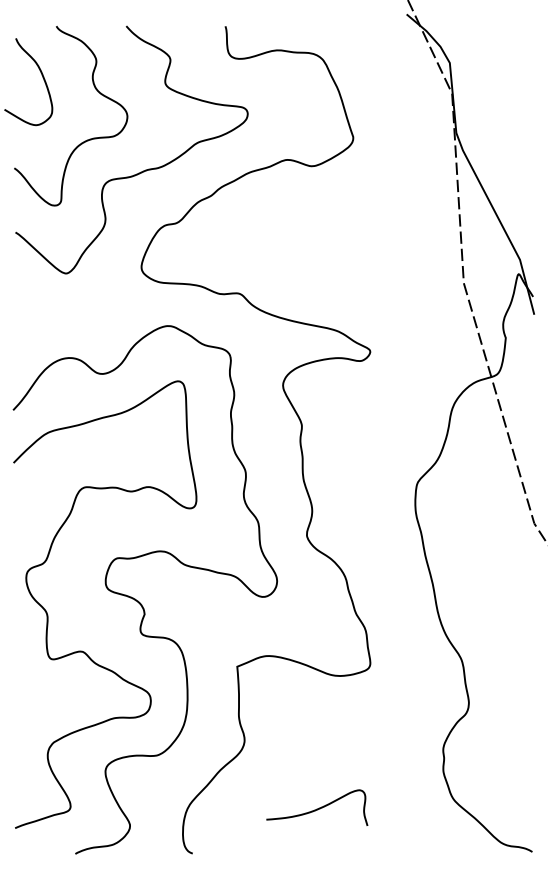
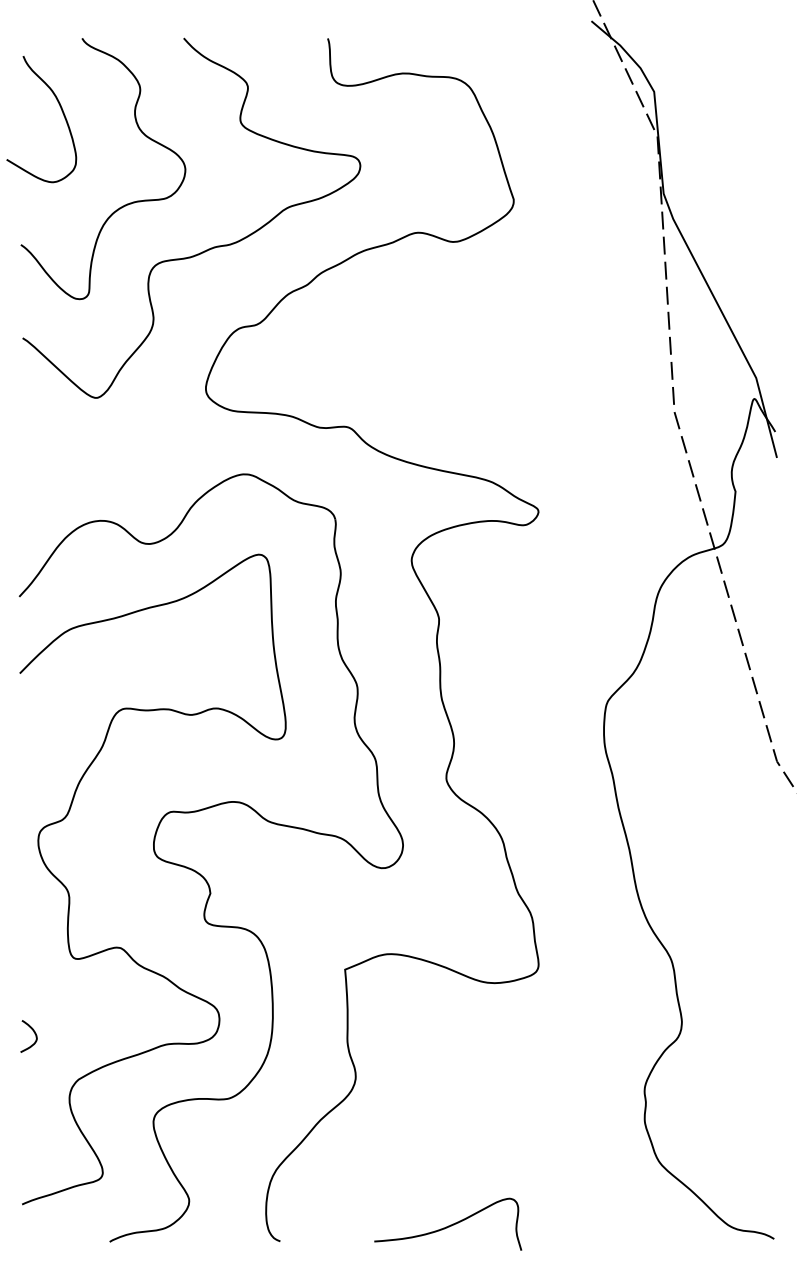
curve: (23, 711) -> (34, 1034), added
curve: (317, 808) -> (448, 1225), moved

